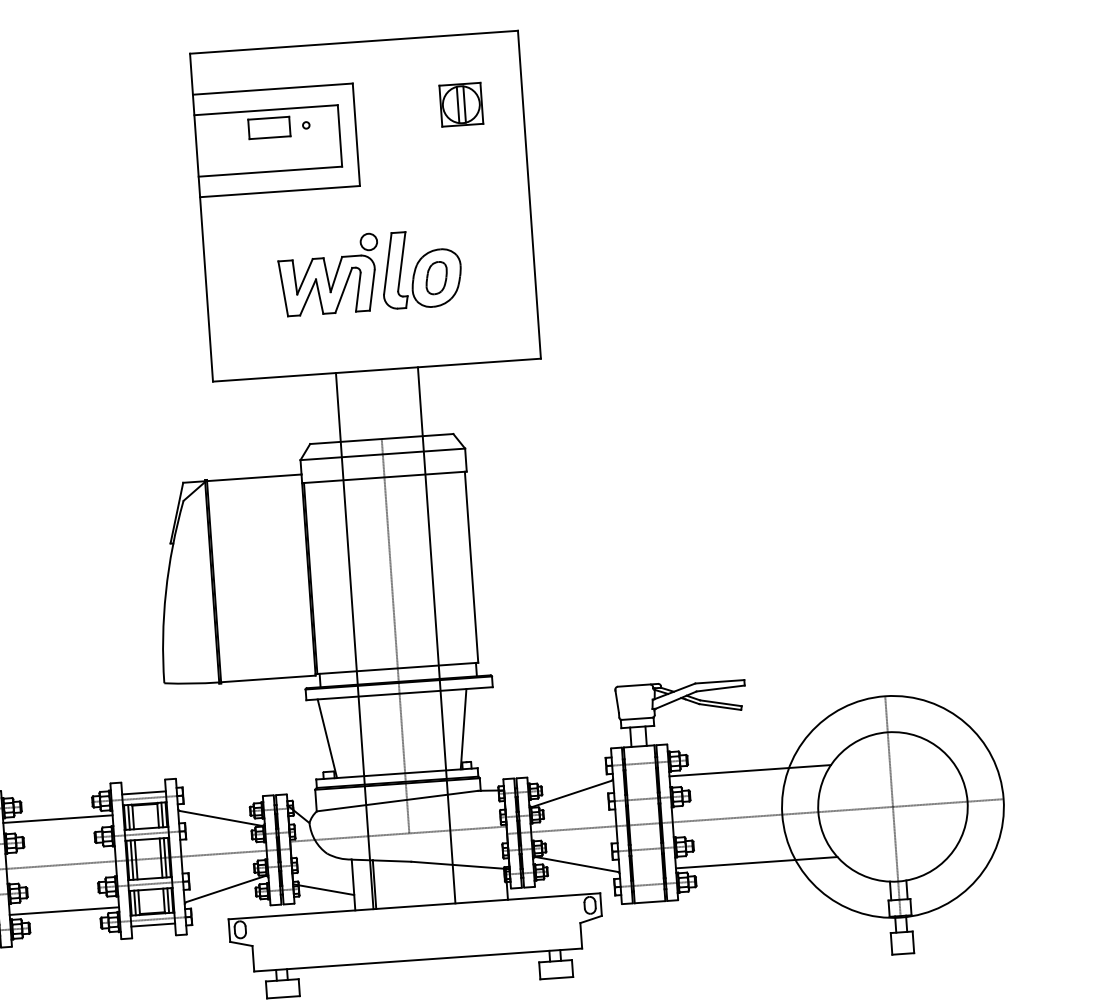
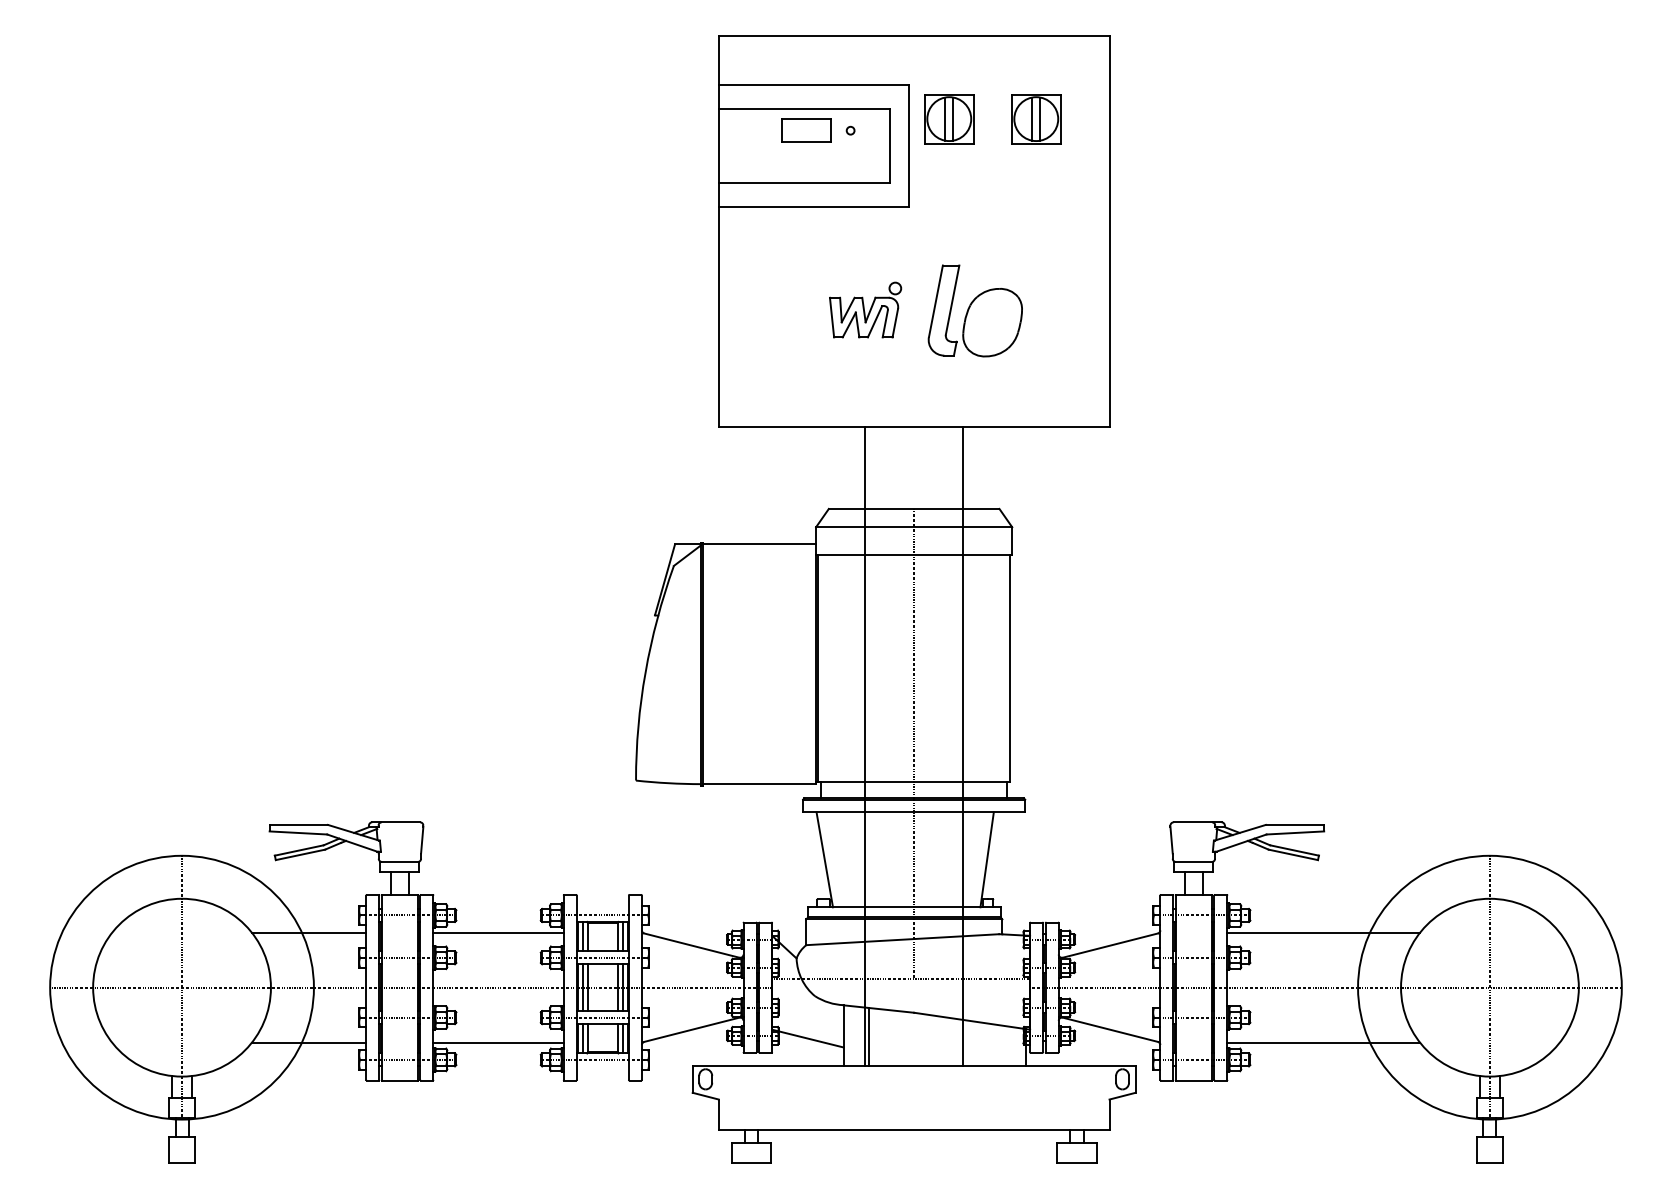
part: (388, 110) -> (949, 119), added
part: (329, 274) -> (865, 309), size x0.6
part: (436, 277) -> (992, 322), removed
line: (143, 792) -> (602, 908), removed
line: (152, 925) -> (602, 1066), removed

